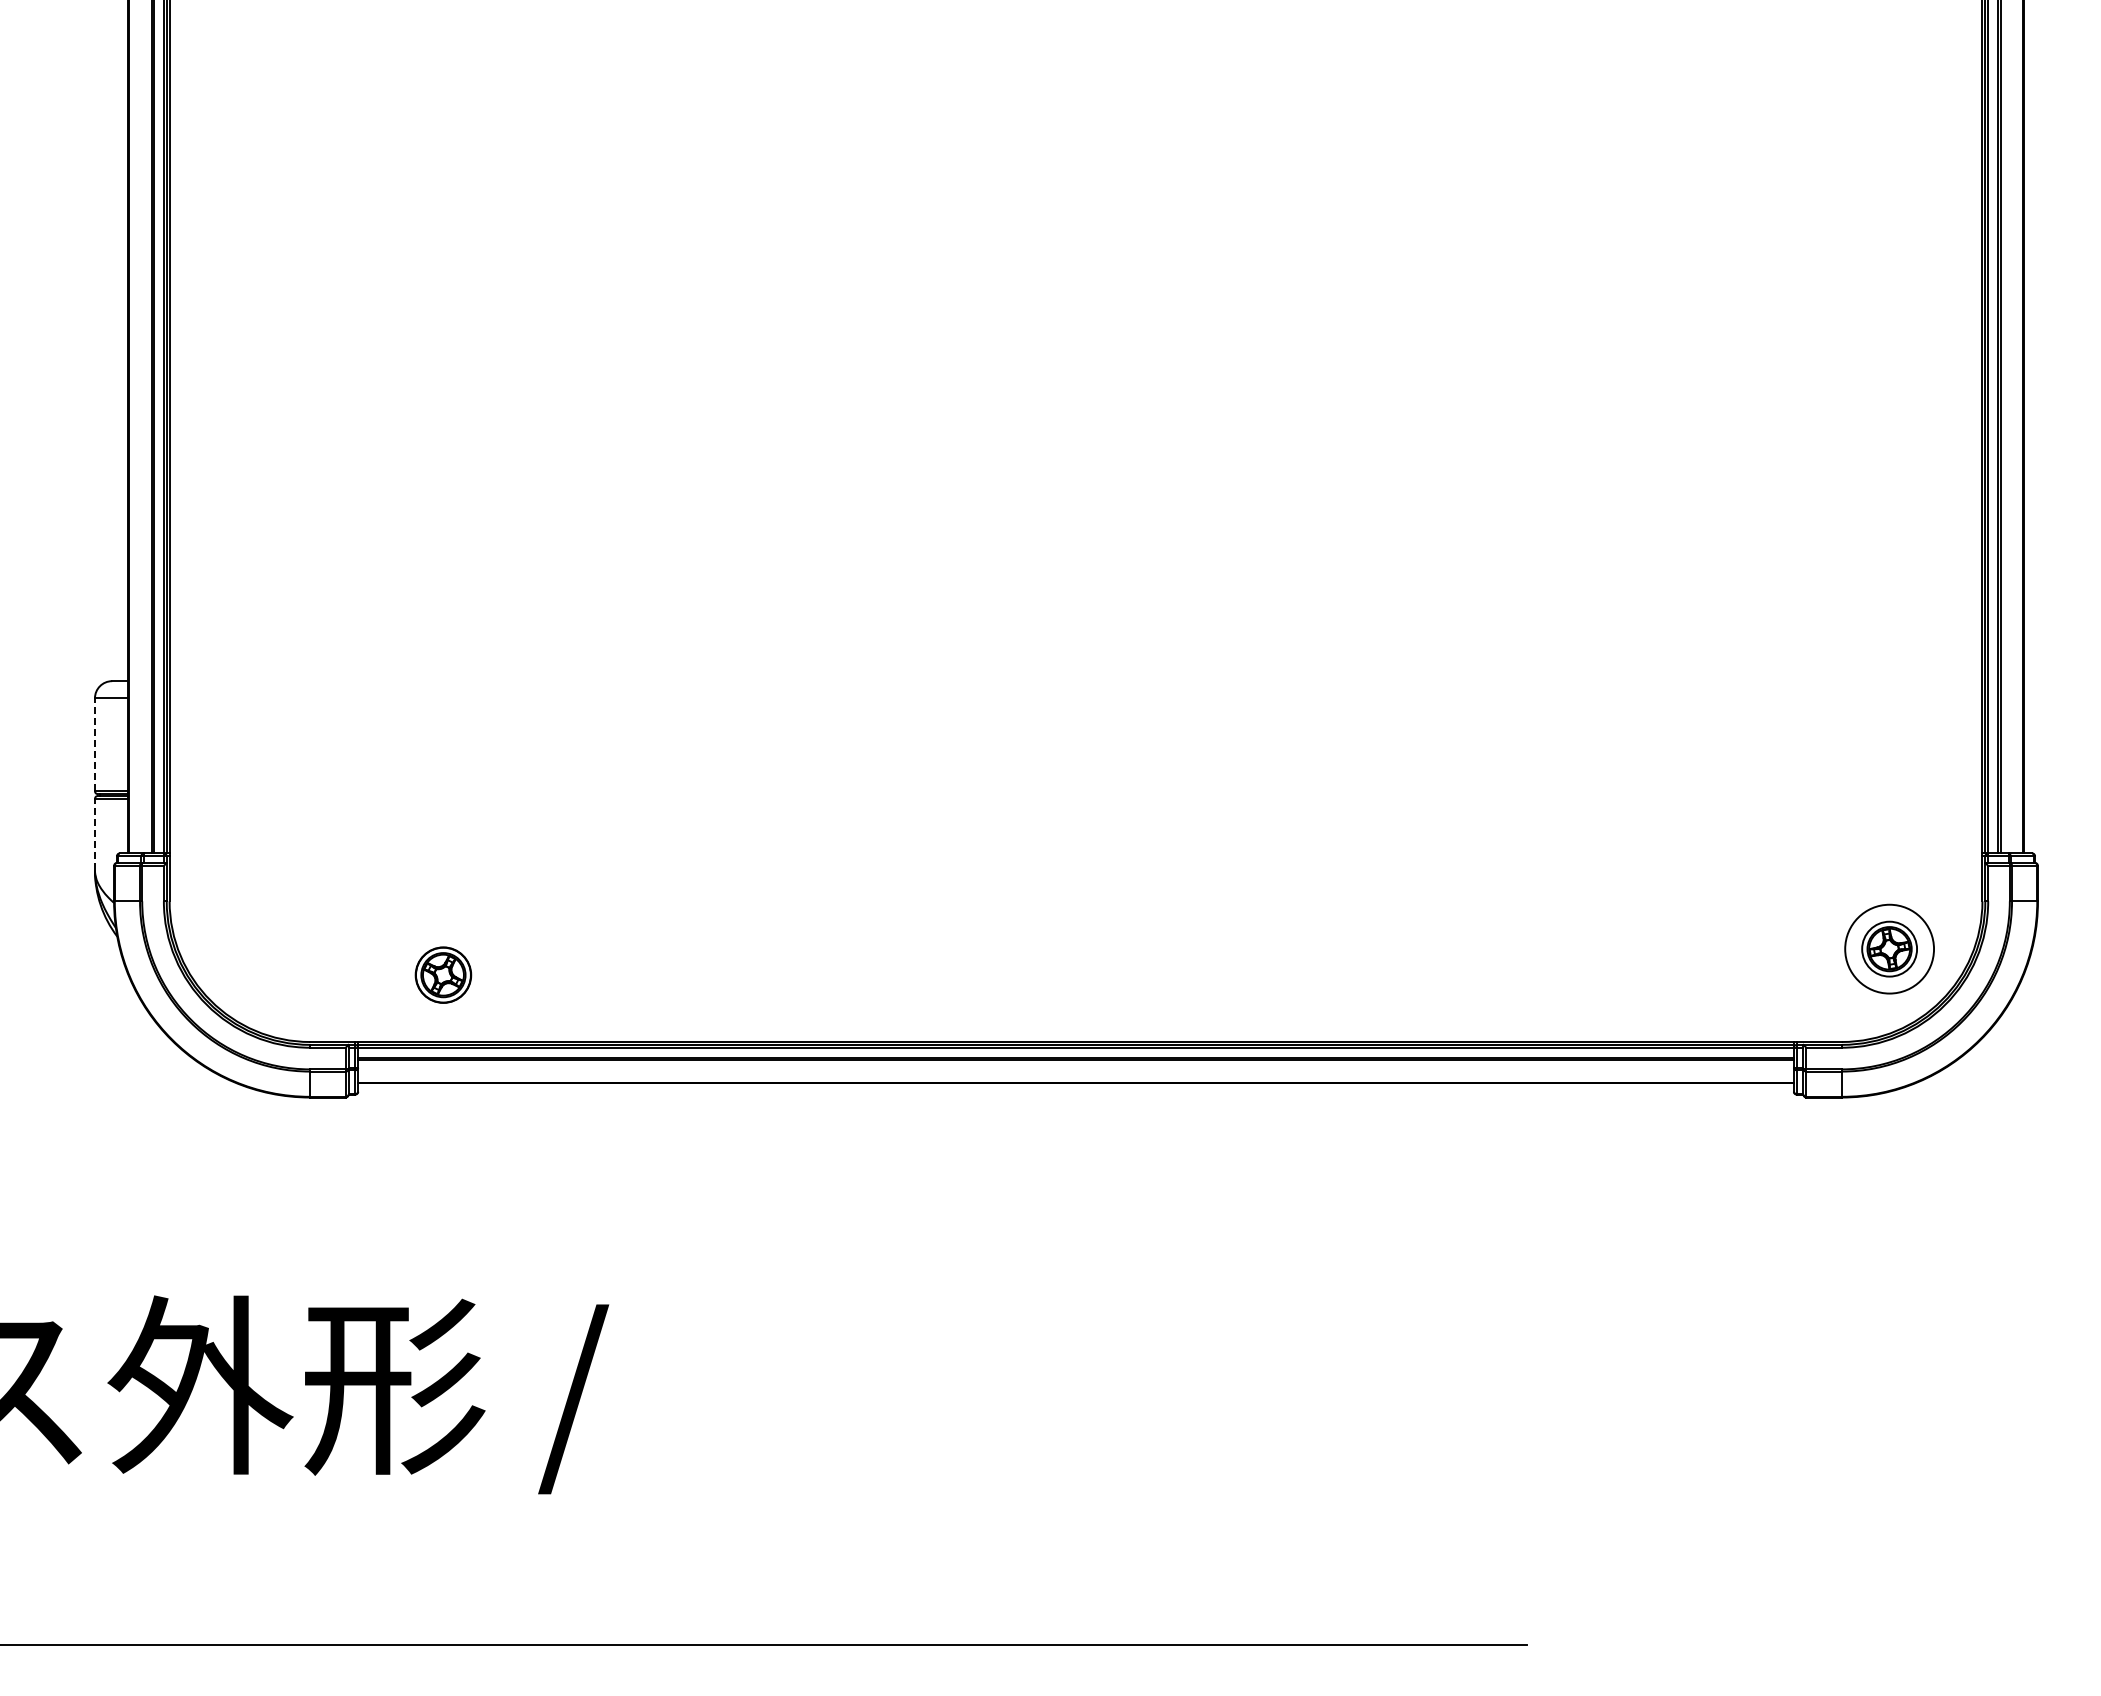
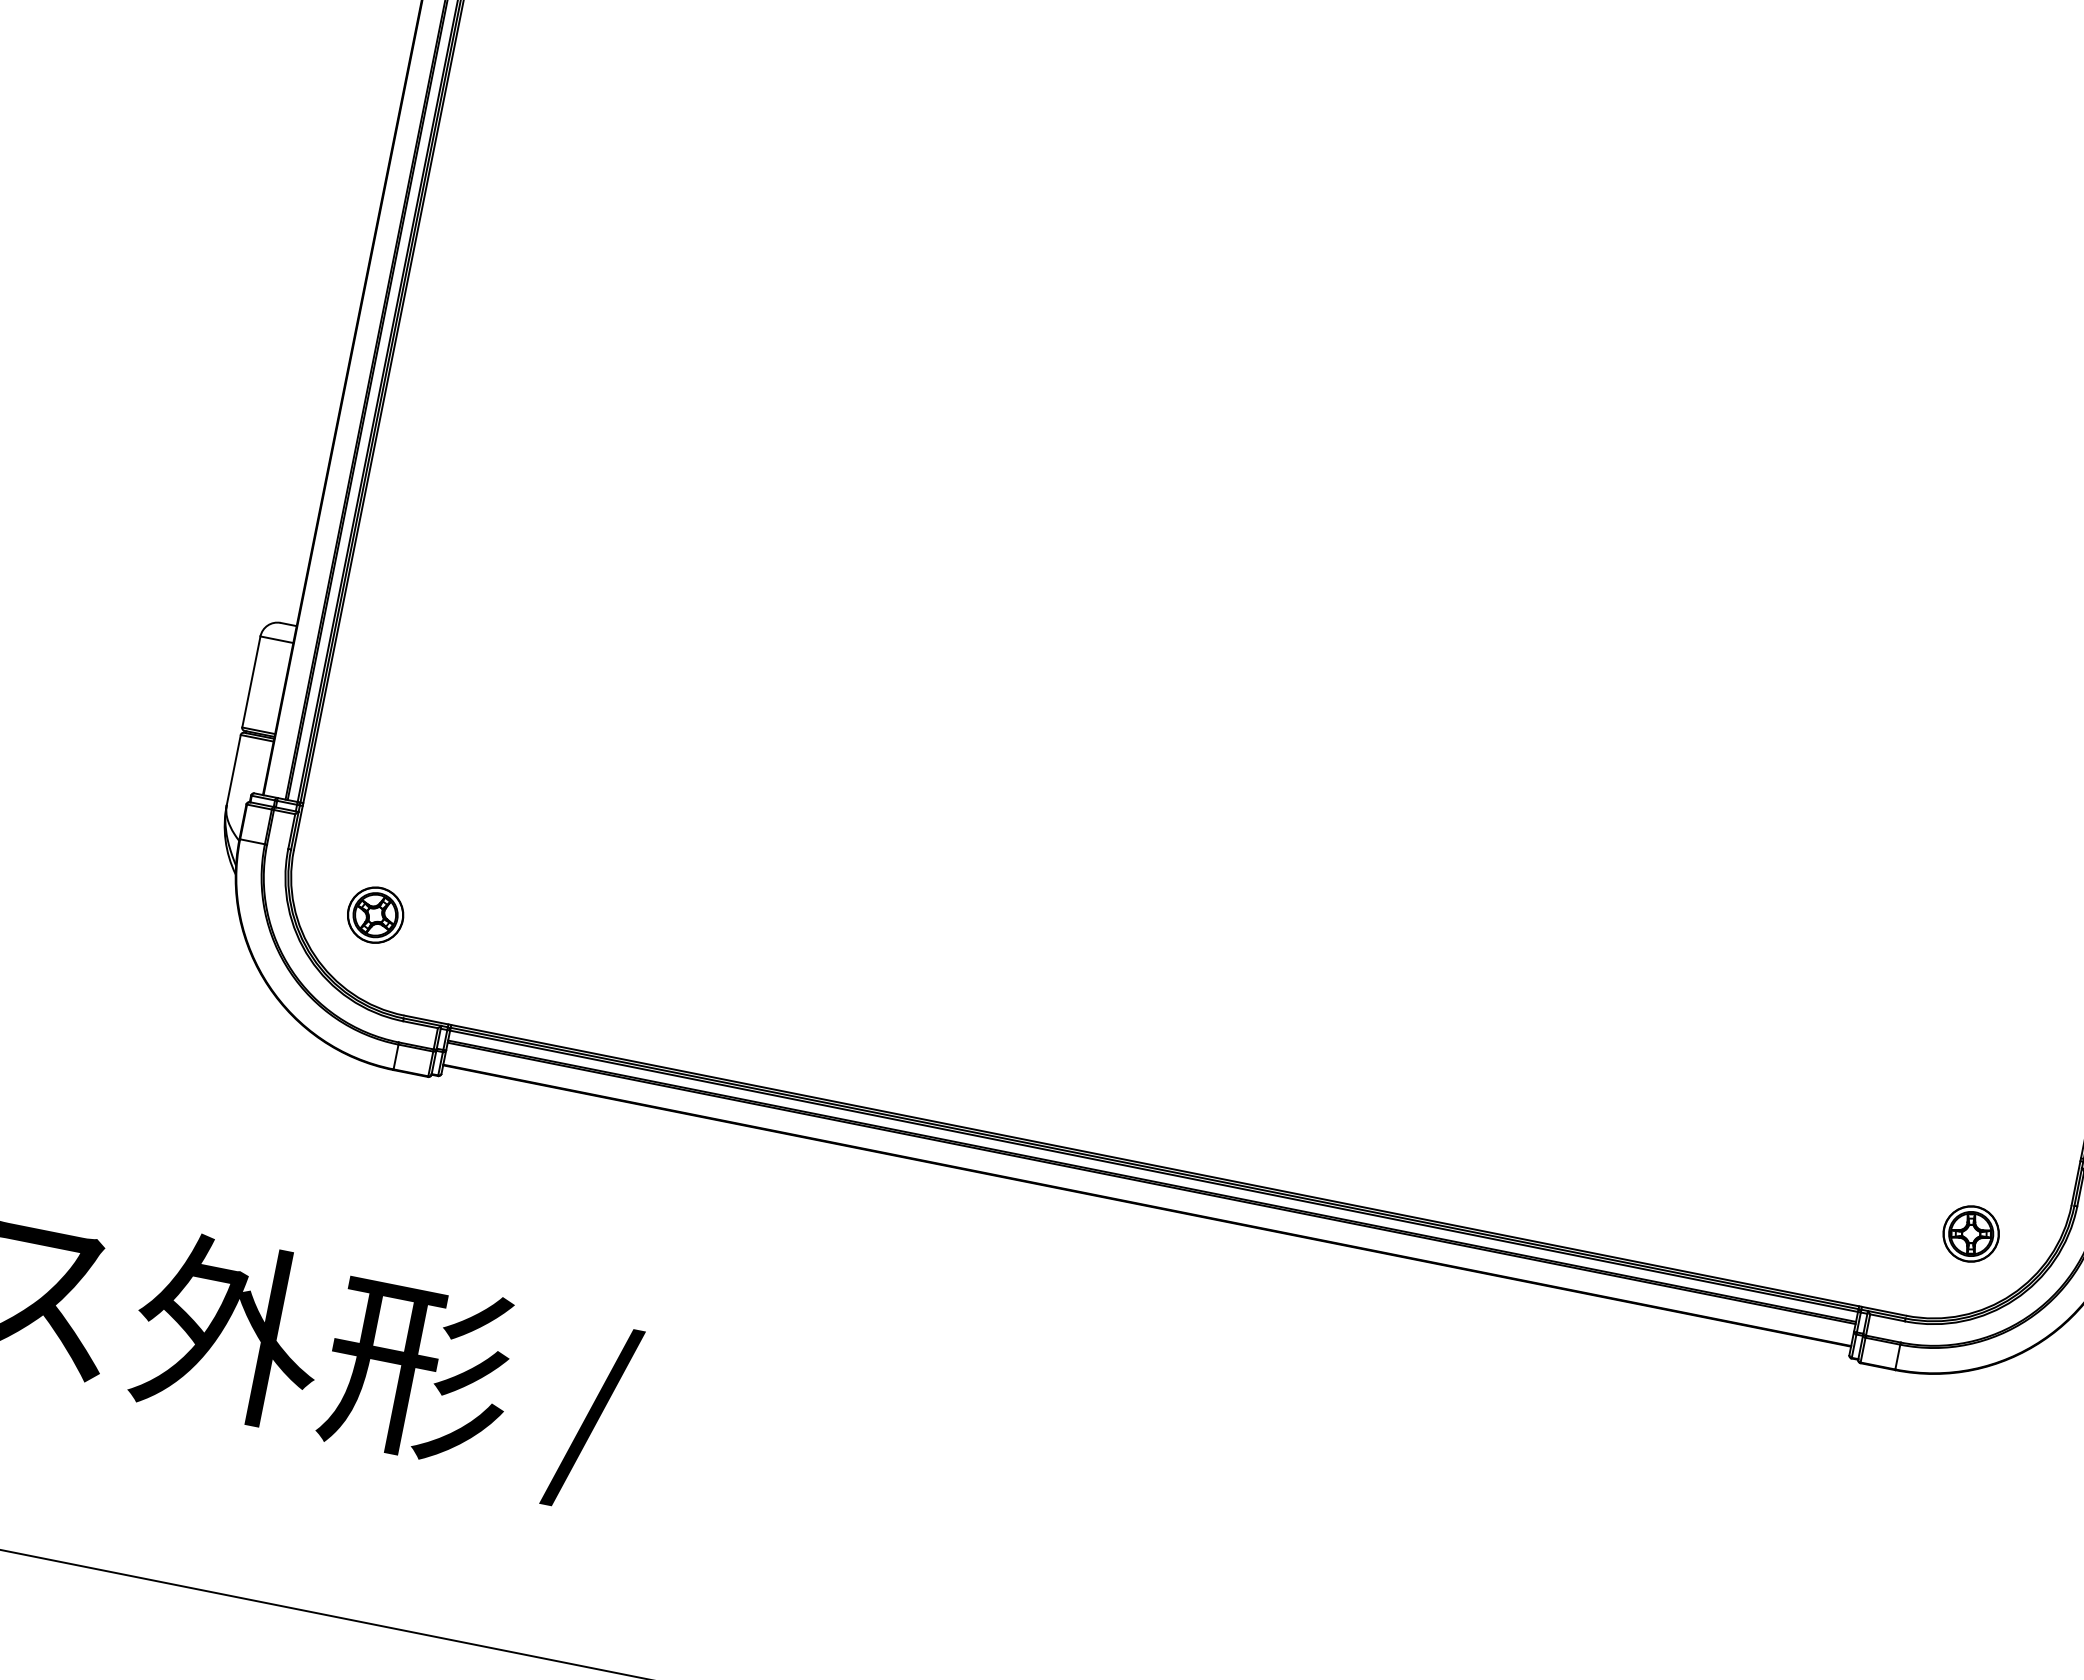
line: (94, 744) -> (250, 681), dashed -> solid
line: (94, 834) -> (233, 769), dashed -> solid
circle: (1889, 948) -> (1971, 1233), size x0.62
part: (443, 974) -> (375, 914), moved

